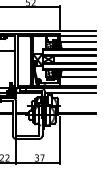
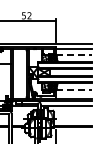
line: (78, 41) -> (74, 54), solid -> dashed
line: (78, 77) -> (74, 90), solid -> dashed

